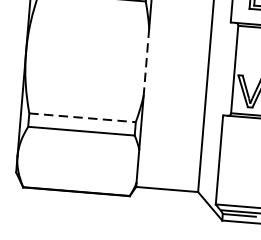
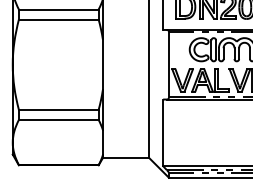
line: (145, 63) -> (102, 65), dashed -> solid
line: (82, 117) -> (58, 109), dashed -> solid

